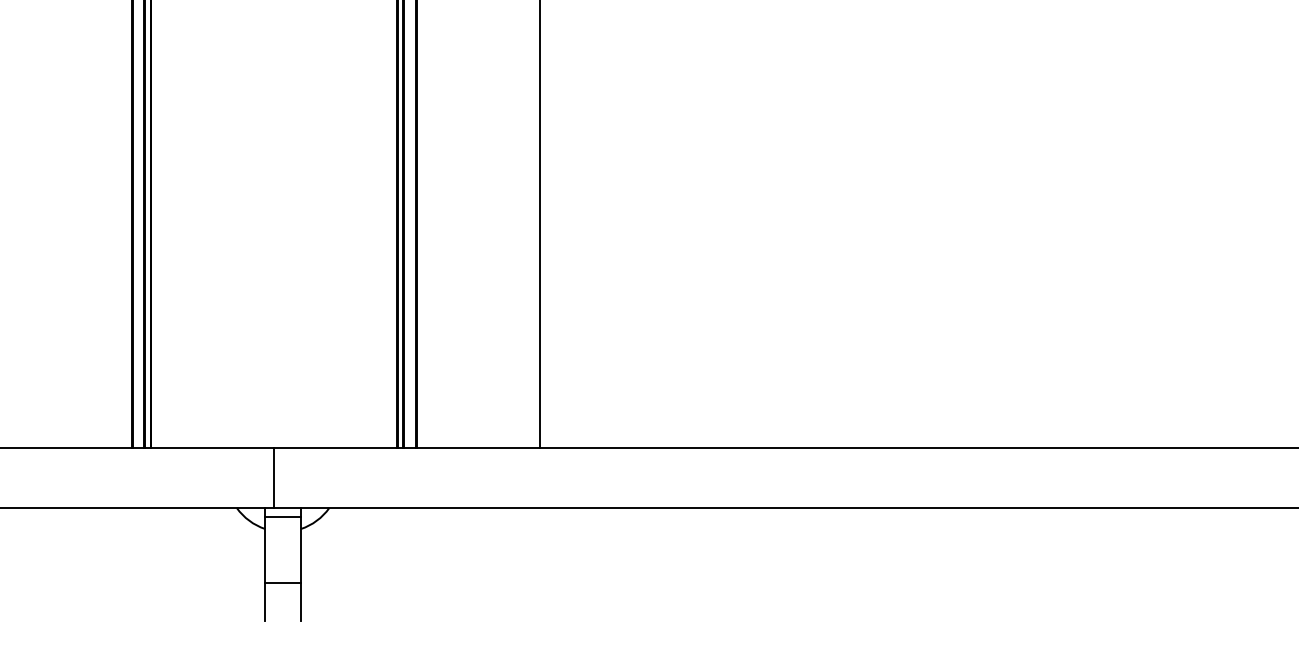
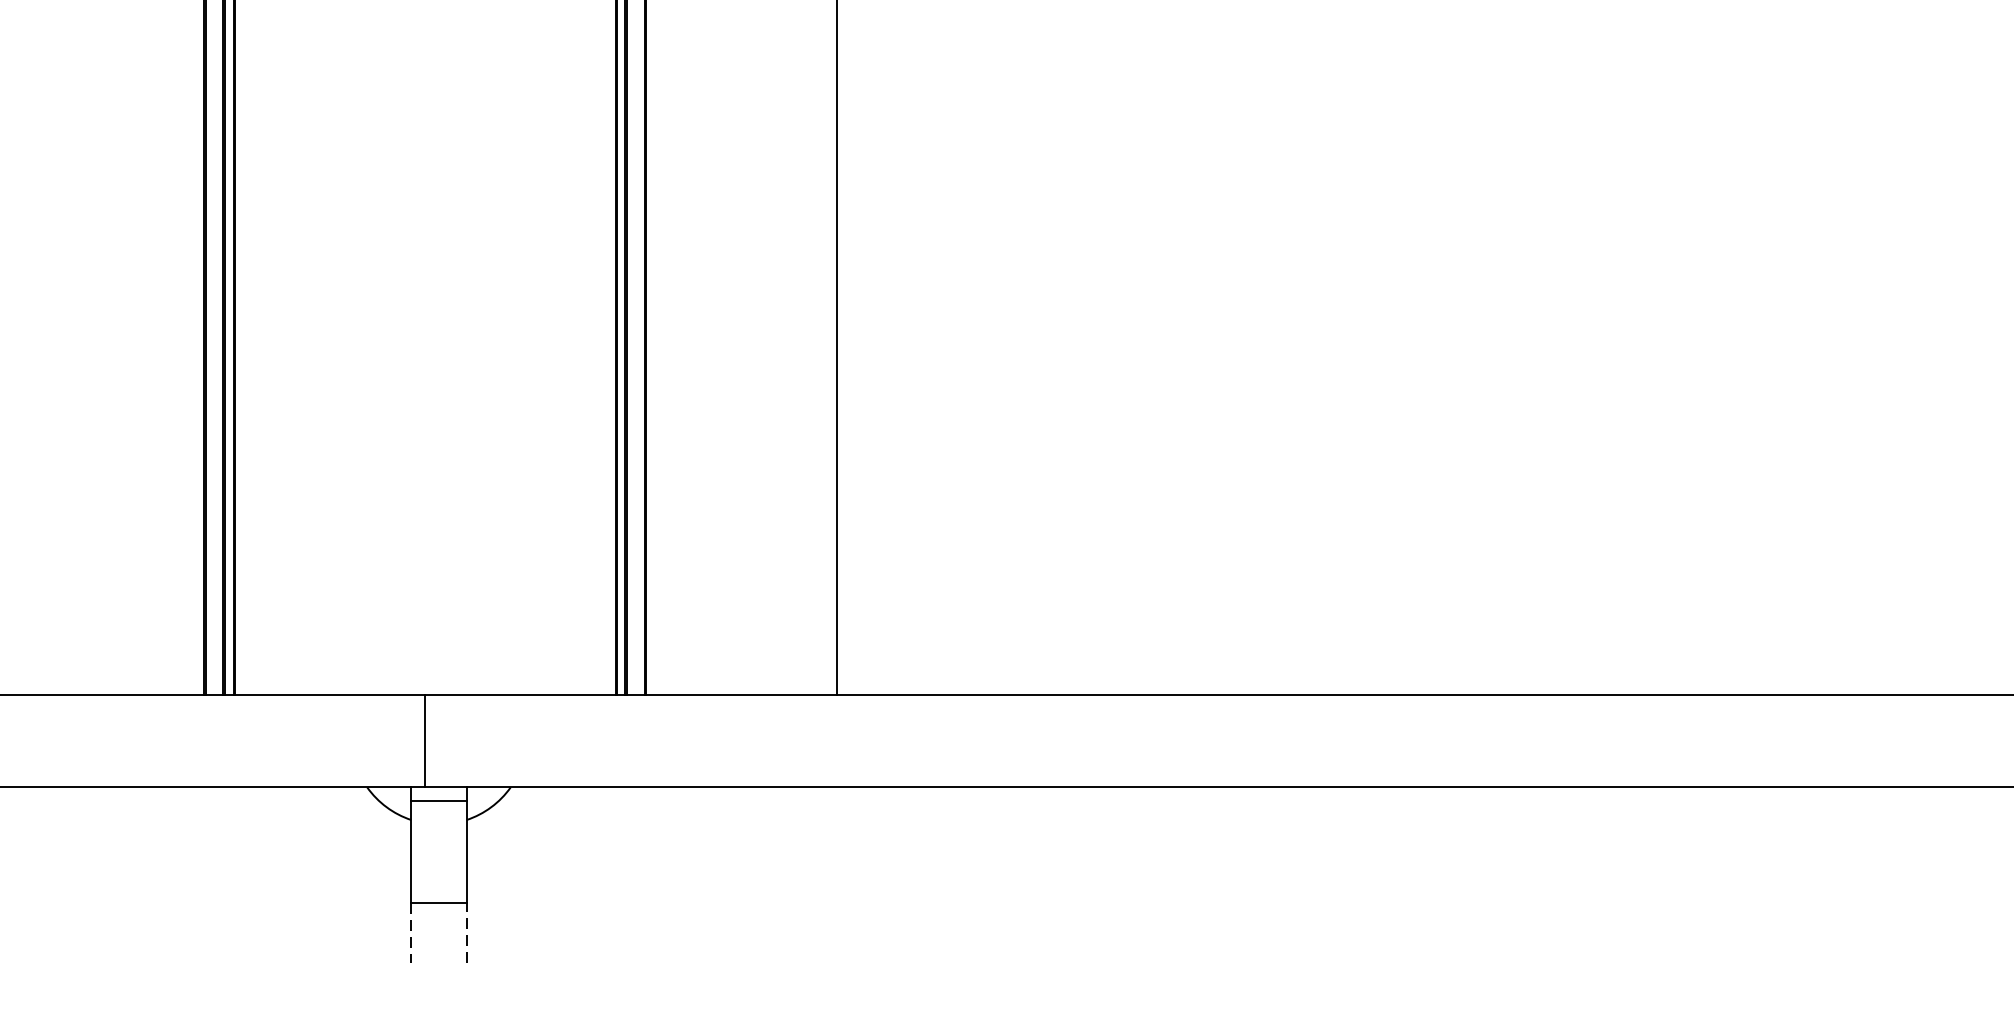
line: (301, 601) -> (467, 932), solid -> dashed
line: (265, 602) -> (411, 933), solid -> dashed

